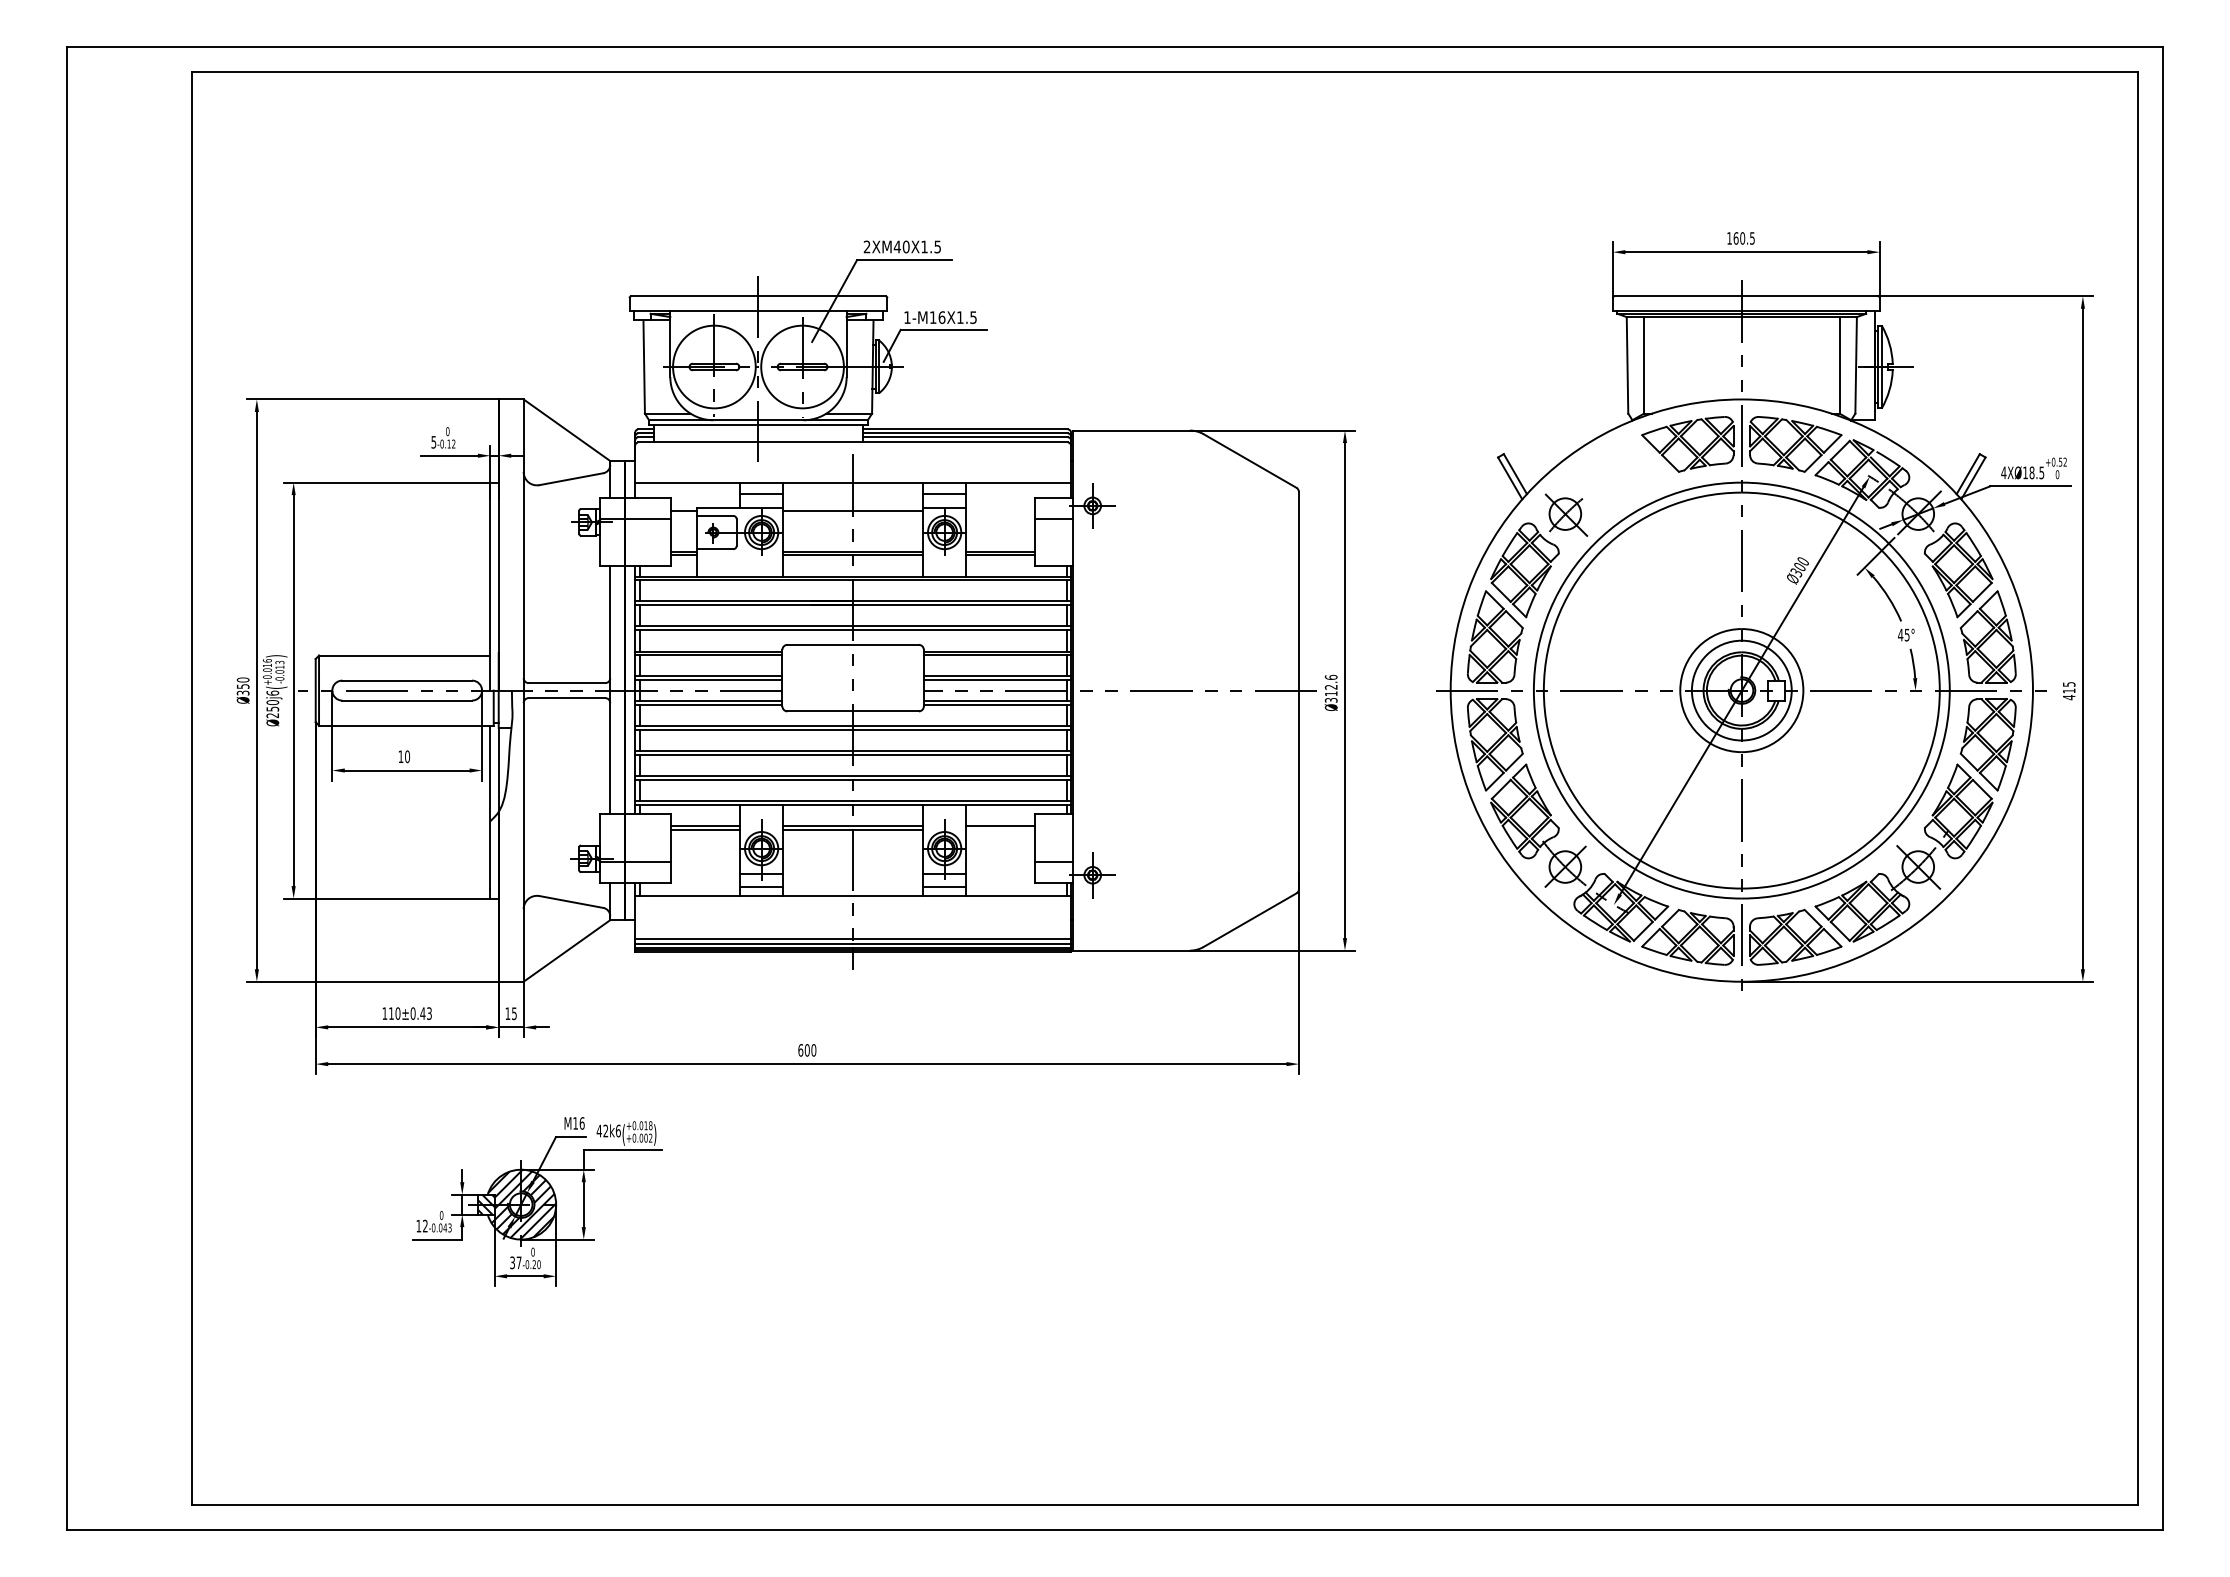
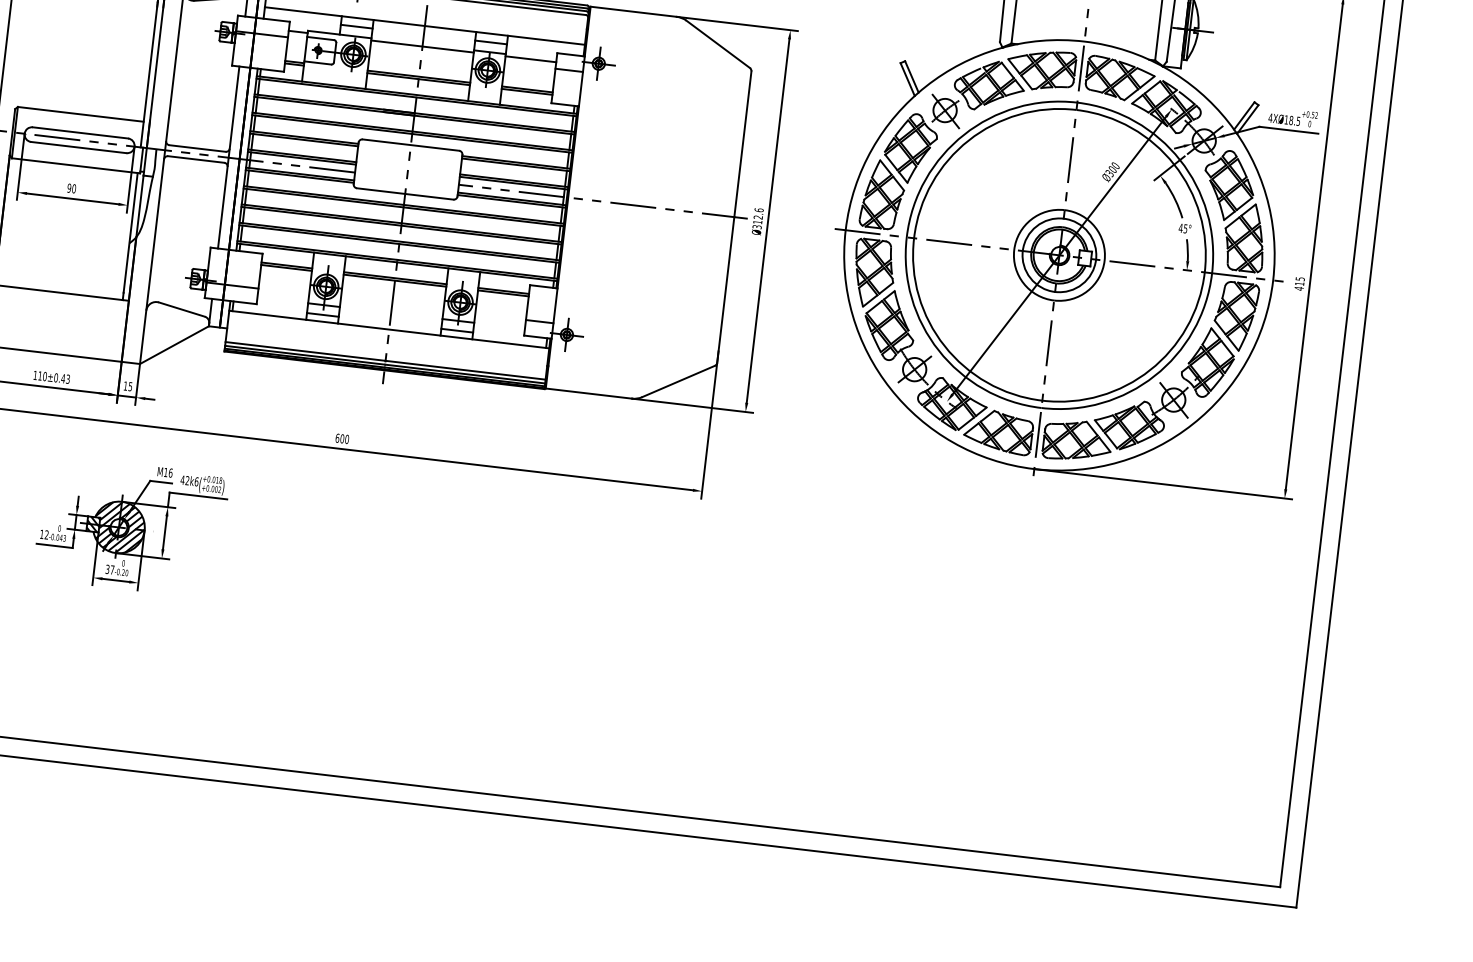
part: (1621, 473) -> (989, 85), added
line: (1000, 510) -> (530, 59), added
text: (400, 756) -> (69, 188), 10 -> 90
line: (1000, 829) -> (503, 293), added

